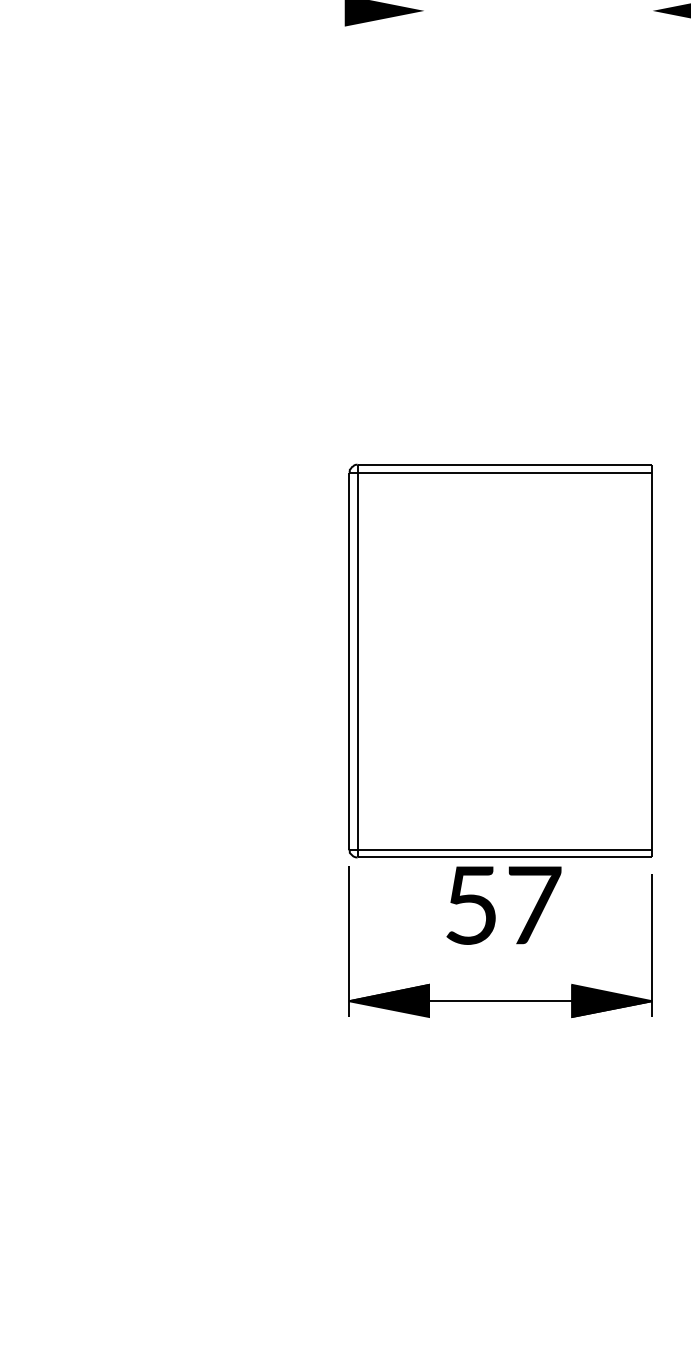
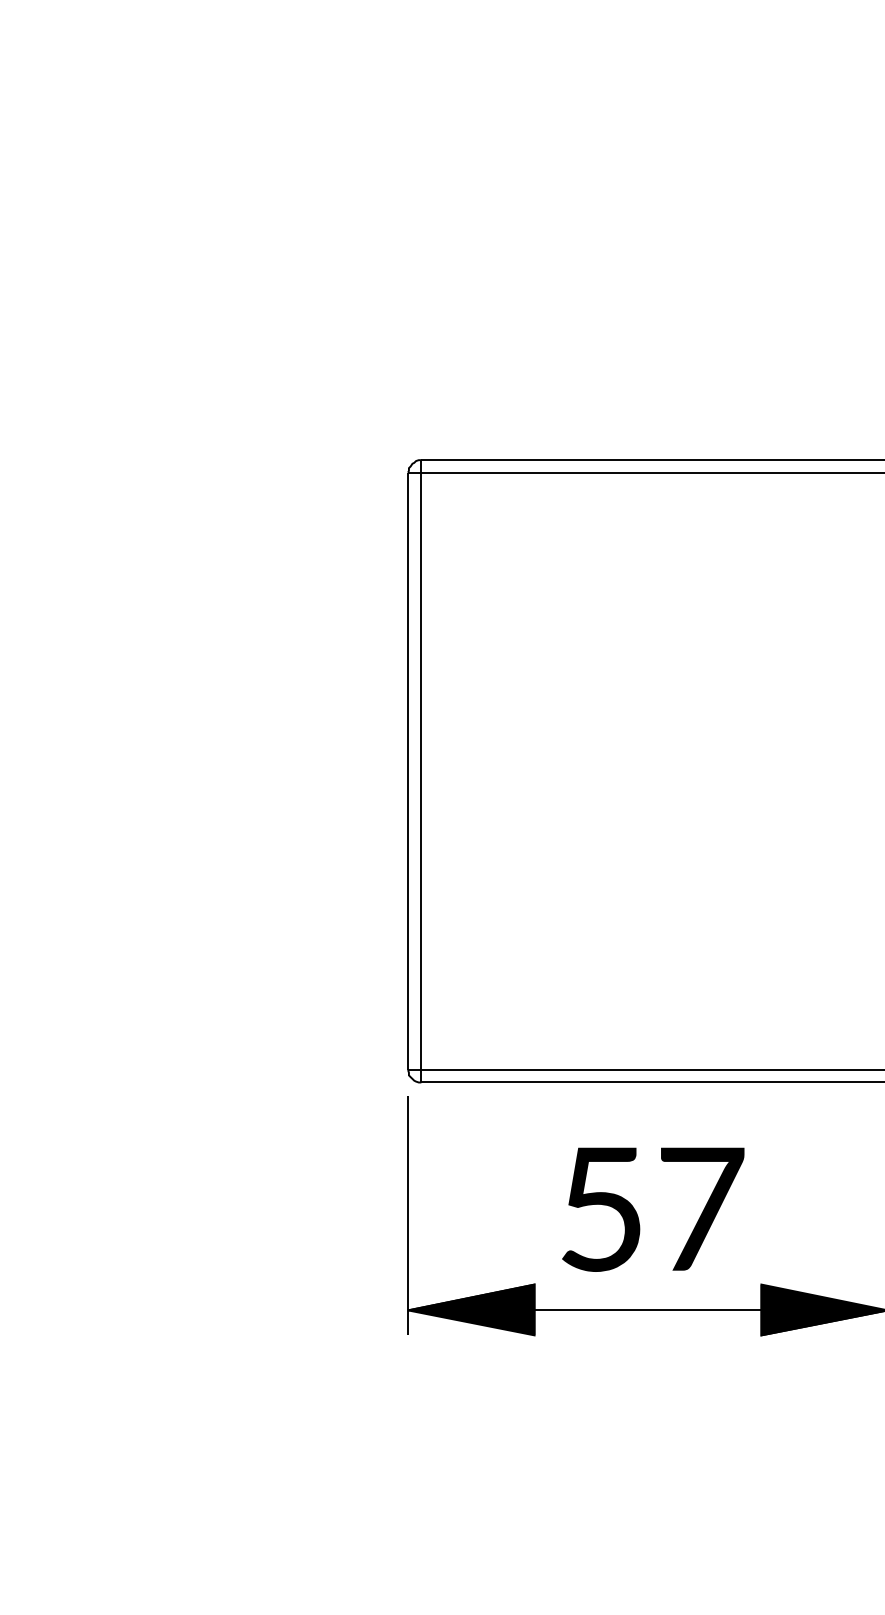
text: (503, 905) -> (652, 1209), moved

